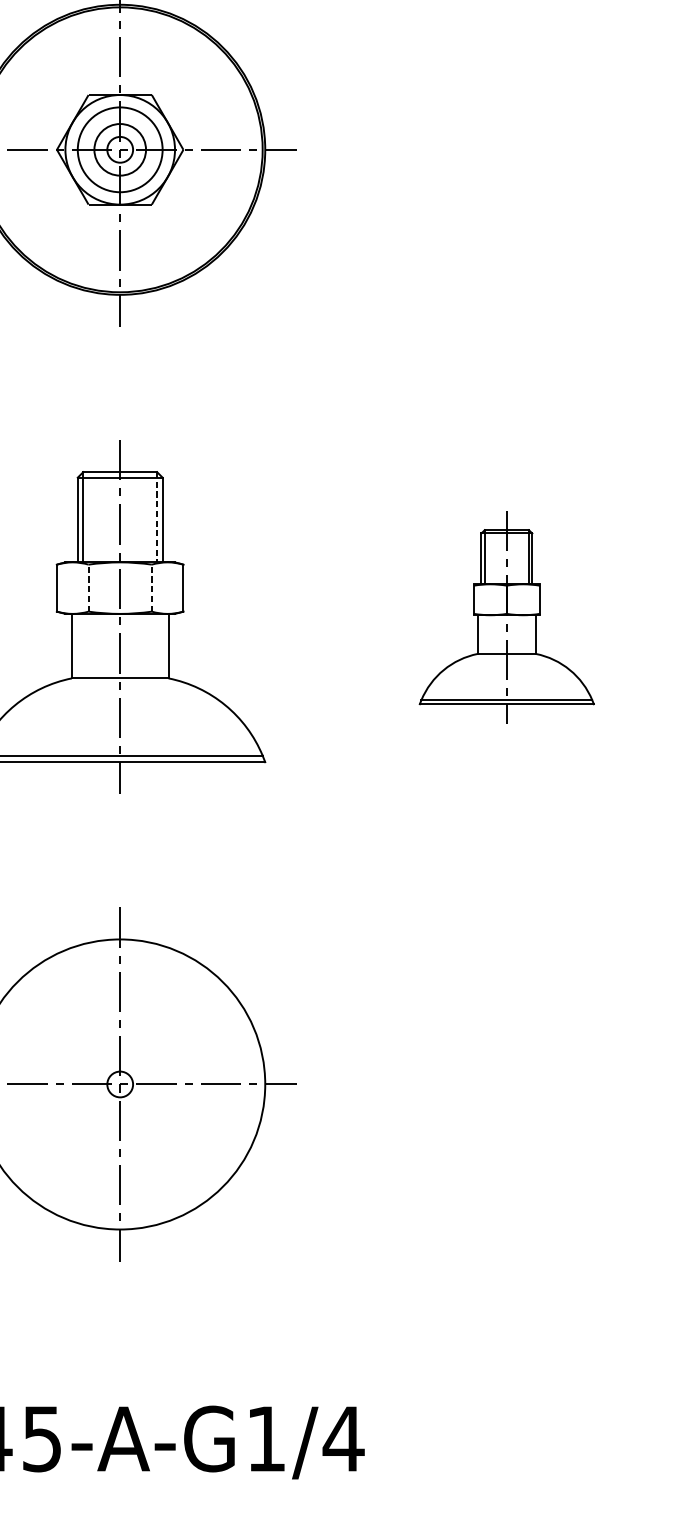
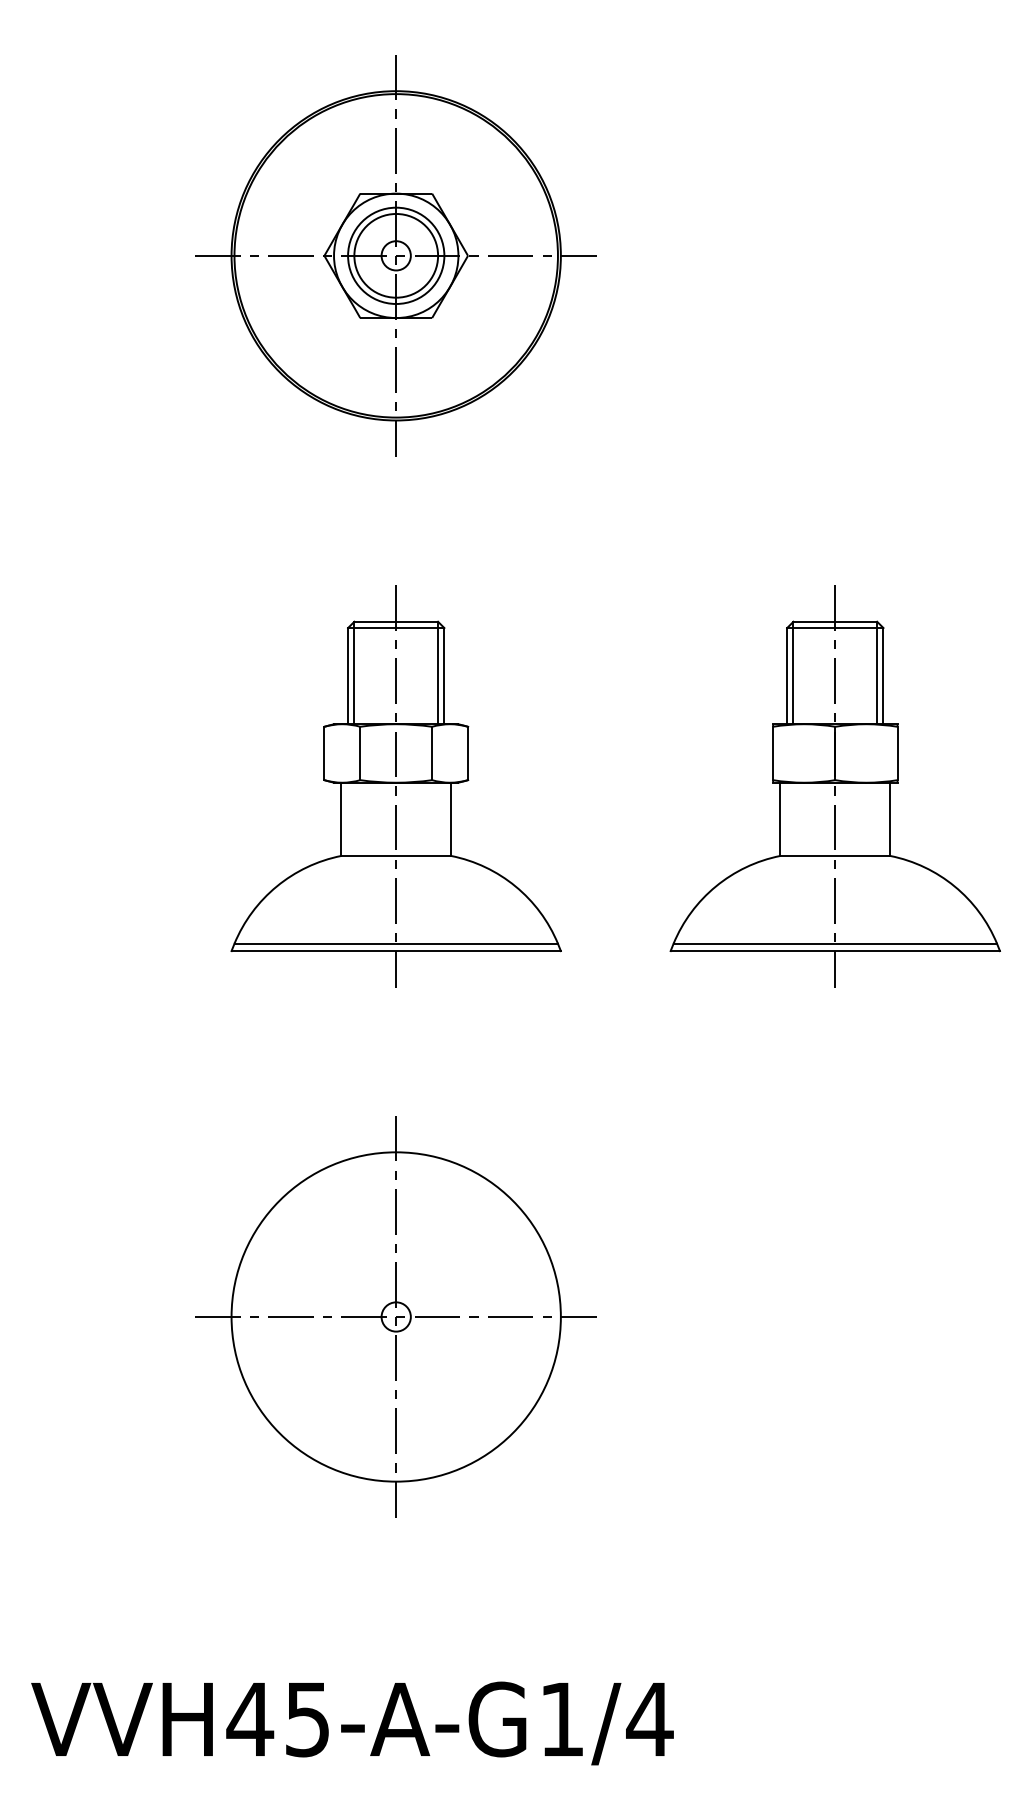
circle: (120, 149) -> (396, 255), size x1.43
line: (157, 517) -> (438, 673), dashed -> solid
line: (88, 588) -> (360, 753), dashed -> solid
line: (152, 588) -> (432, 753), dashed -> solid
part: (506, 617) -> (834, 786), size x1.67

